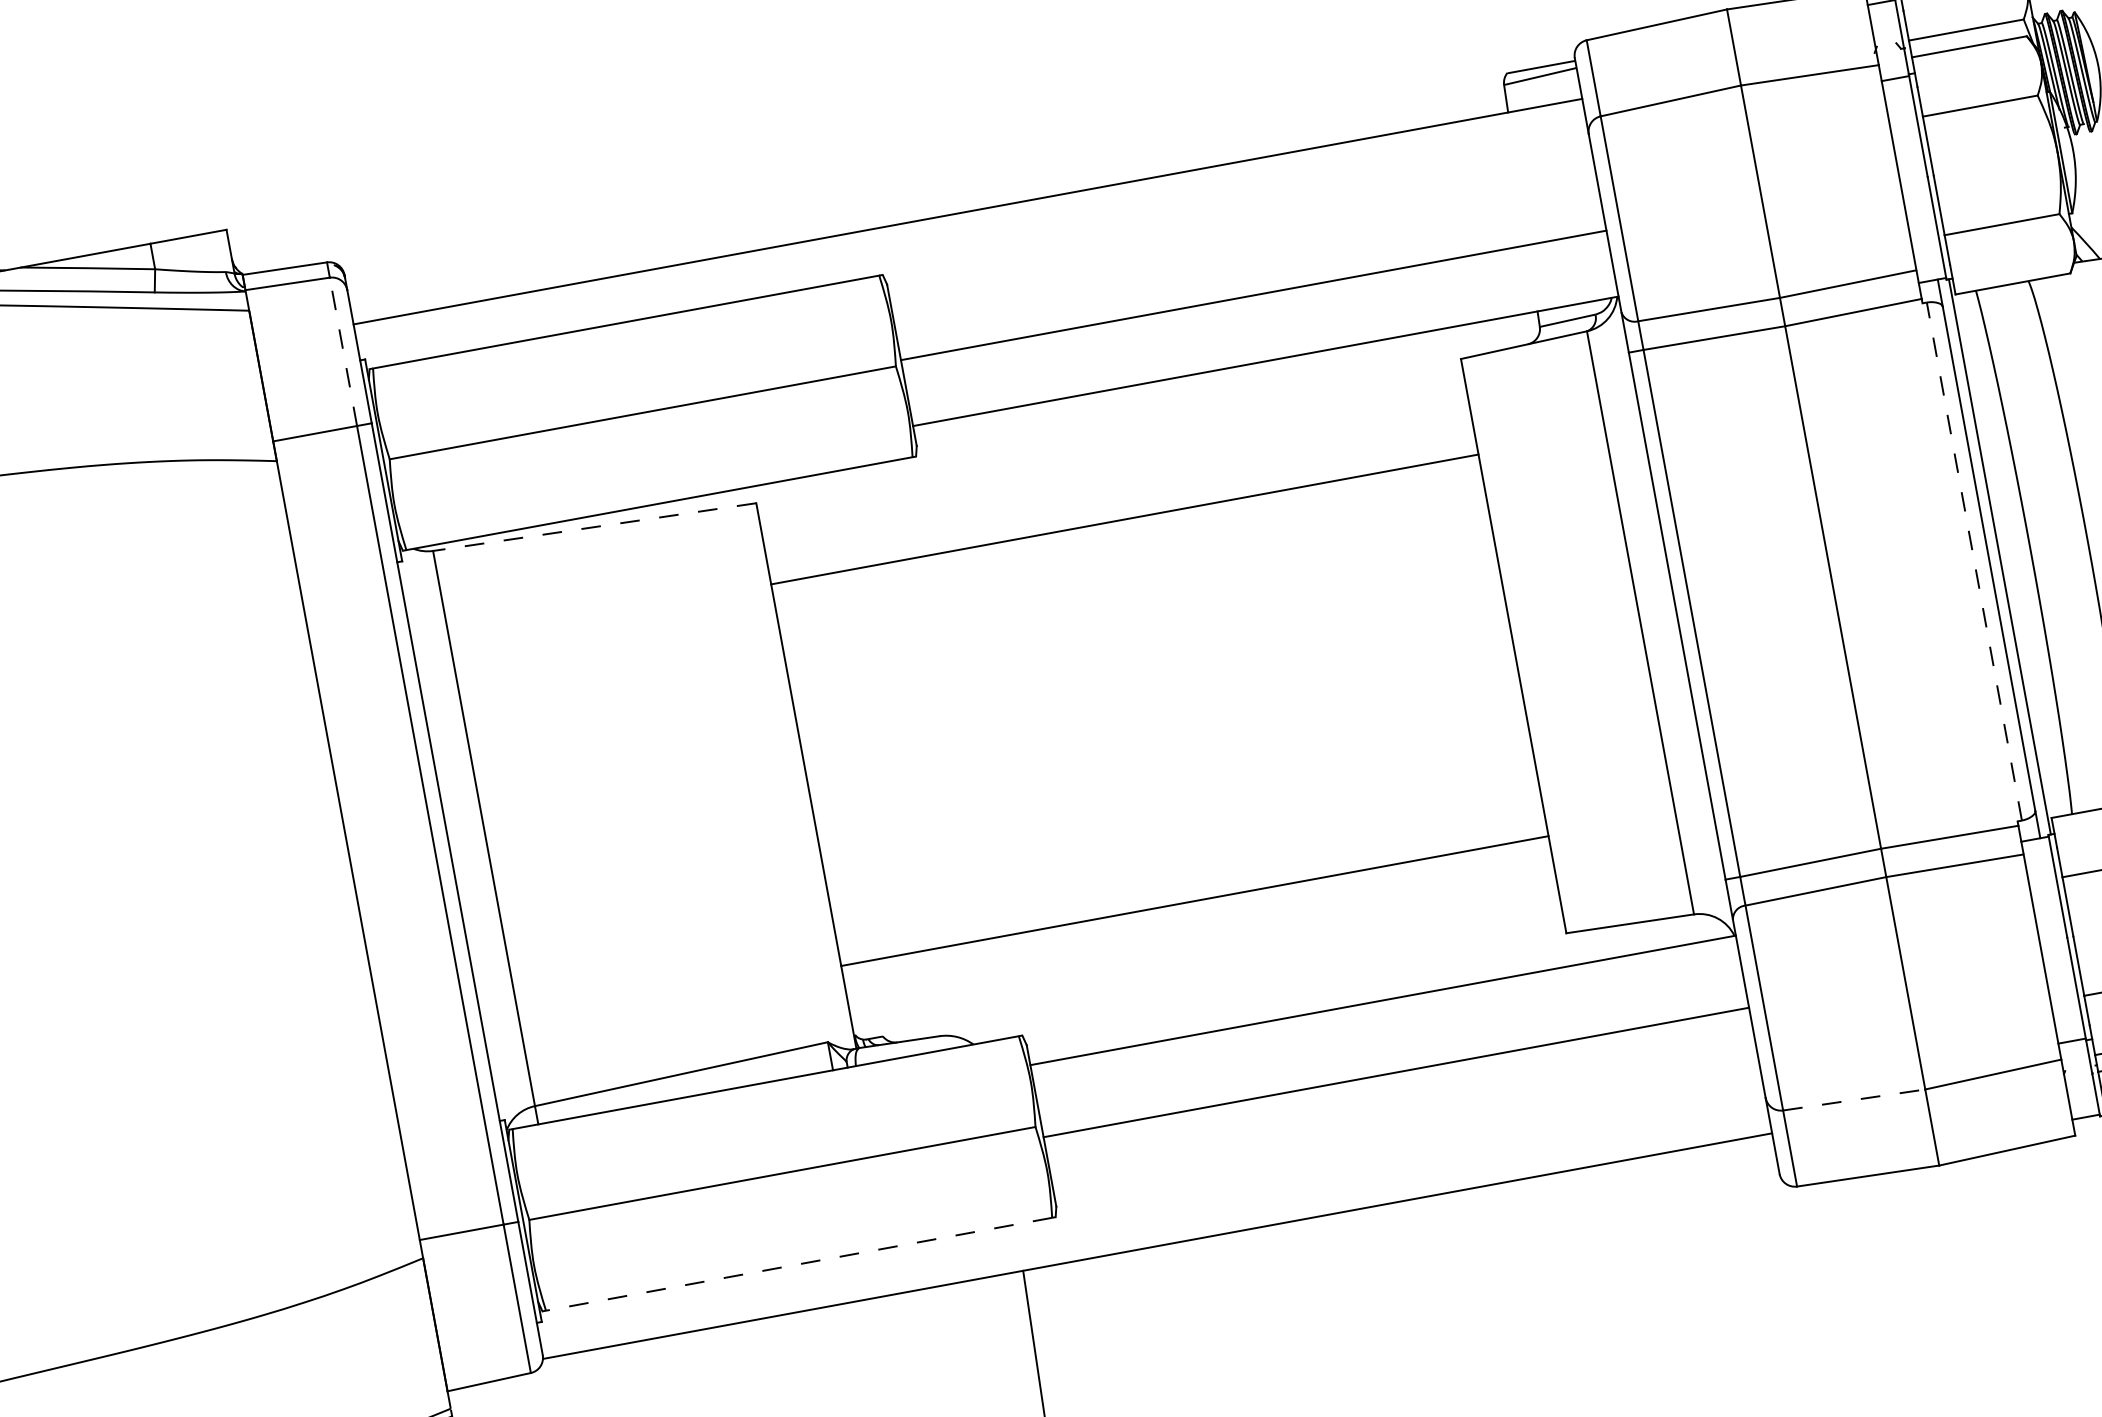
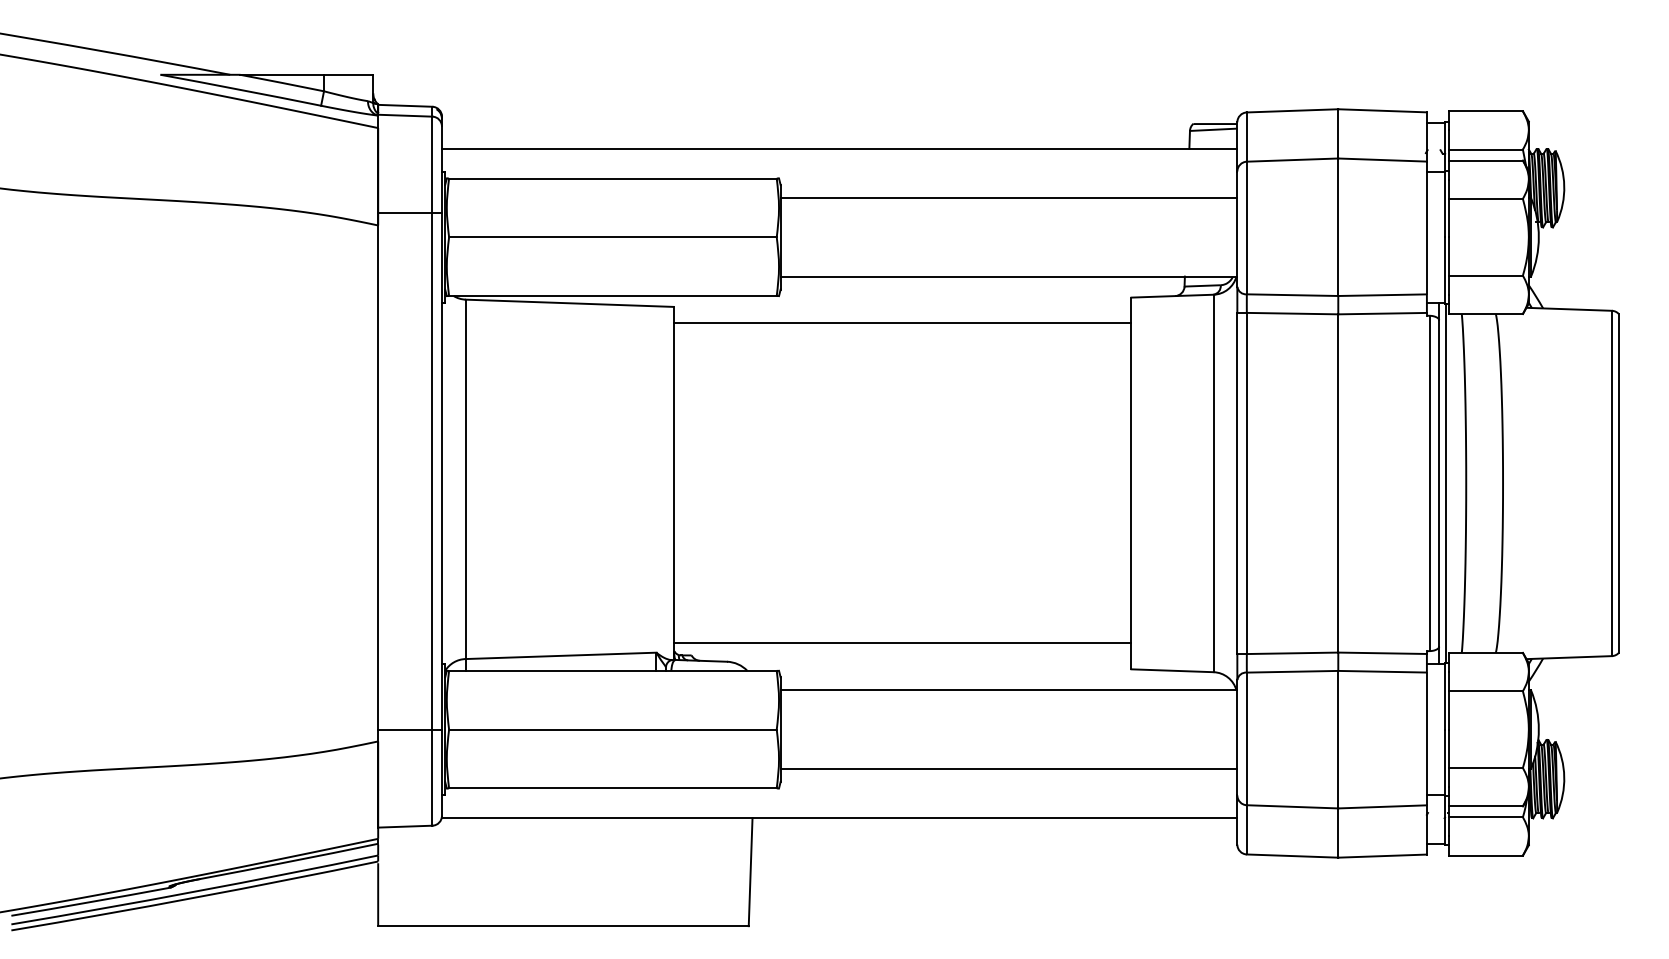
line: (1252, 294) -> (1008, 197), moved
line: (343, 351) -> (432, 164), dashed -> solid
line: (1124, 519) -> (902, 323), moved
line: (594, 527) -> (569, 303), dashed -> solid
line: (1974, 561) -> (1429, 483), dashed -> solid
line: (1194, 901) -> (902, 643), moved
line: (1395, 1071) -> (1008, 768), moved
line: (1854, 1099) -> (1292, 806), dashed -> solid
line: (798, 1264) -> (612, 788), dashed -> solid

